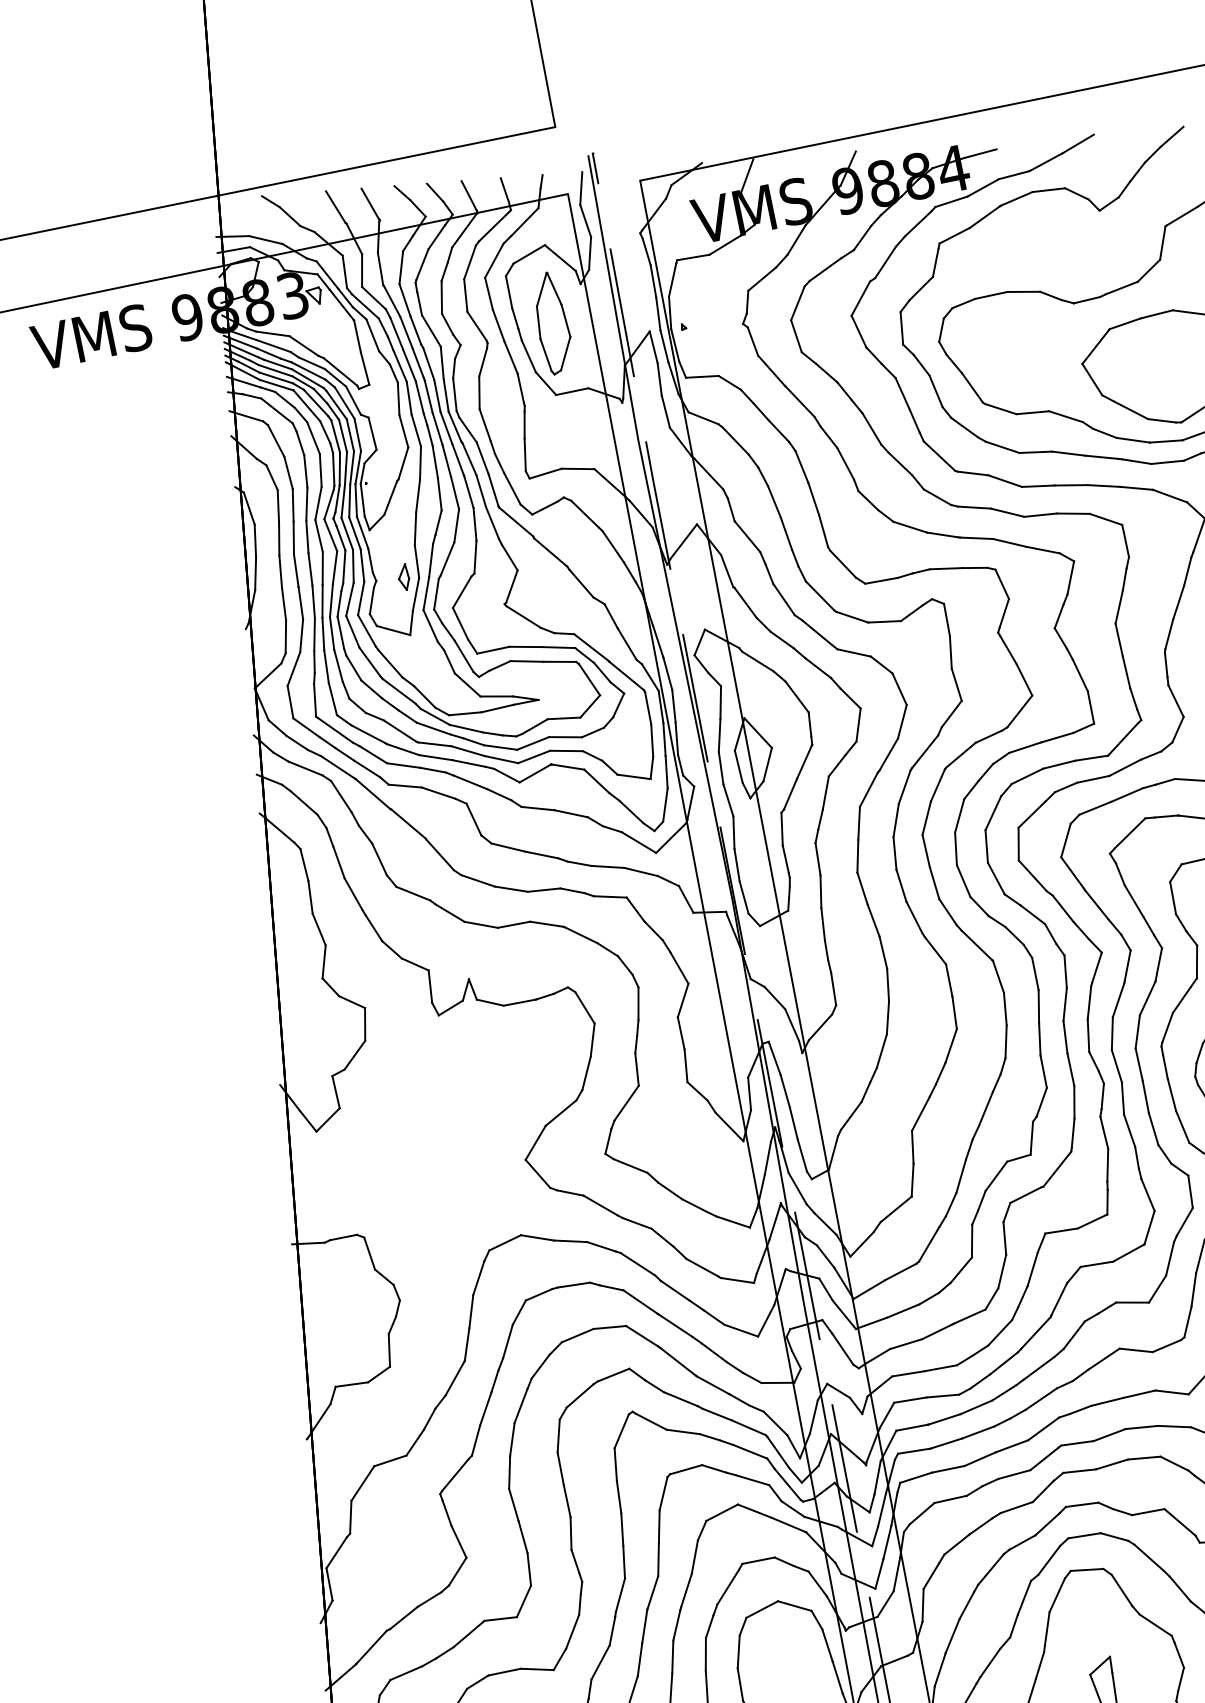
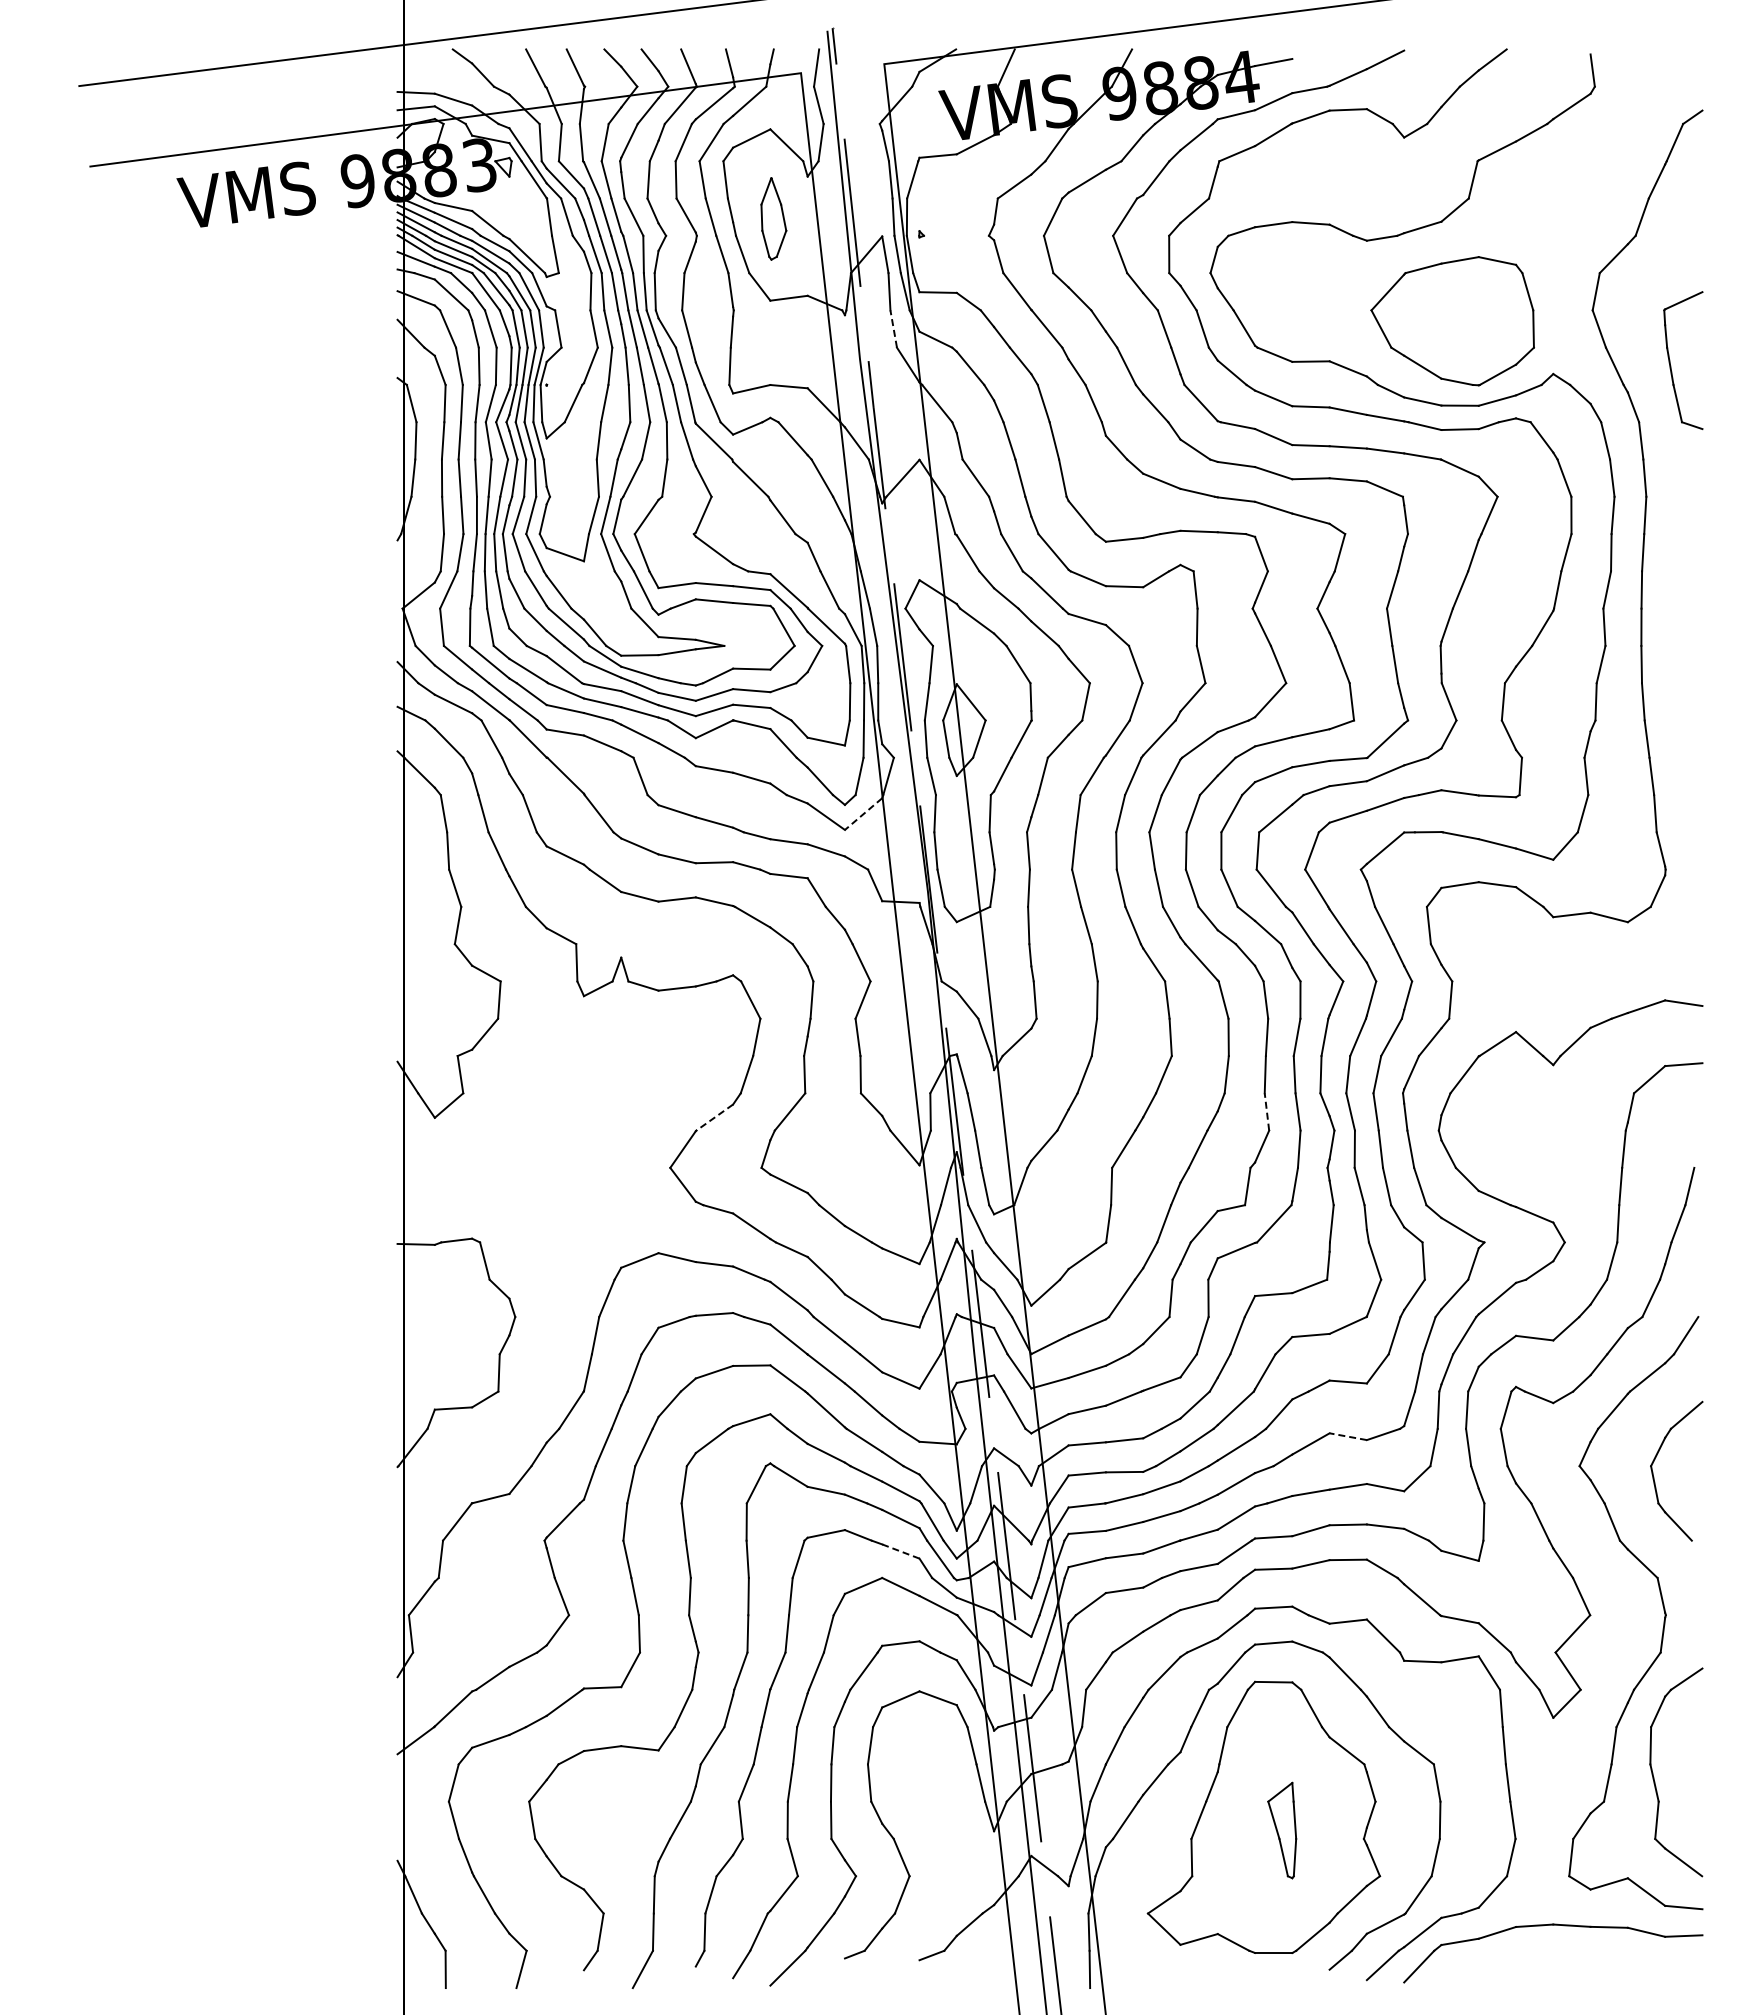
part: (553, 322) -> (773, 218), size x0.7
line: (665, 412) -> (893, 329), solid -> dashed
part: (403, 576) -> (581, 494), removed
line: (671, 838) -> (863, 814), solid -> dashed
line: (1043, 1071) -> (1266, 1111), solid -> dashed
line: (560, 1112) -> (714, 1117), solid -> dashed
line: (1136, 1350) -> (1348, 1436), solid -> dashed
line: (752, 1480) -> (900, 1551), solid -> dashed

